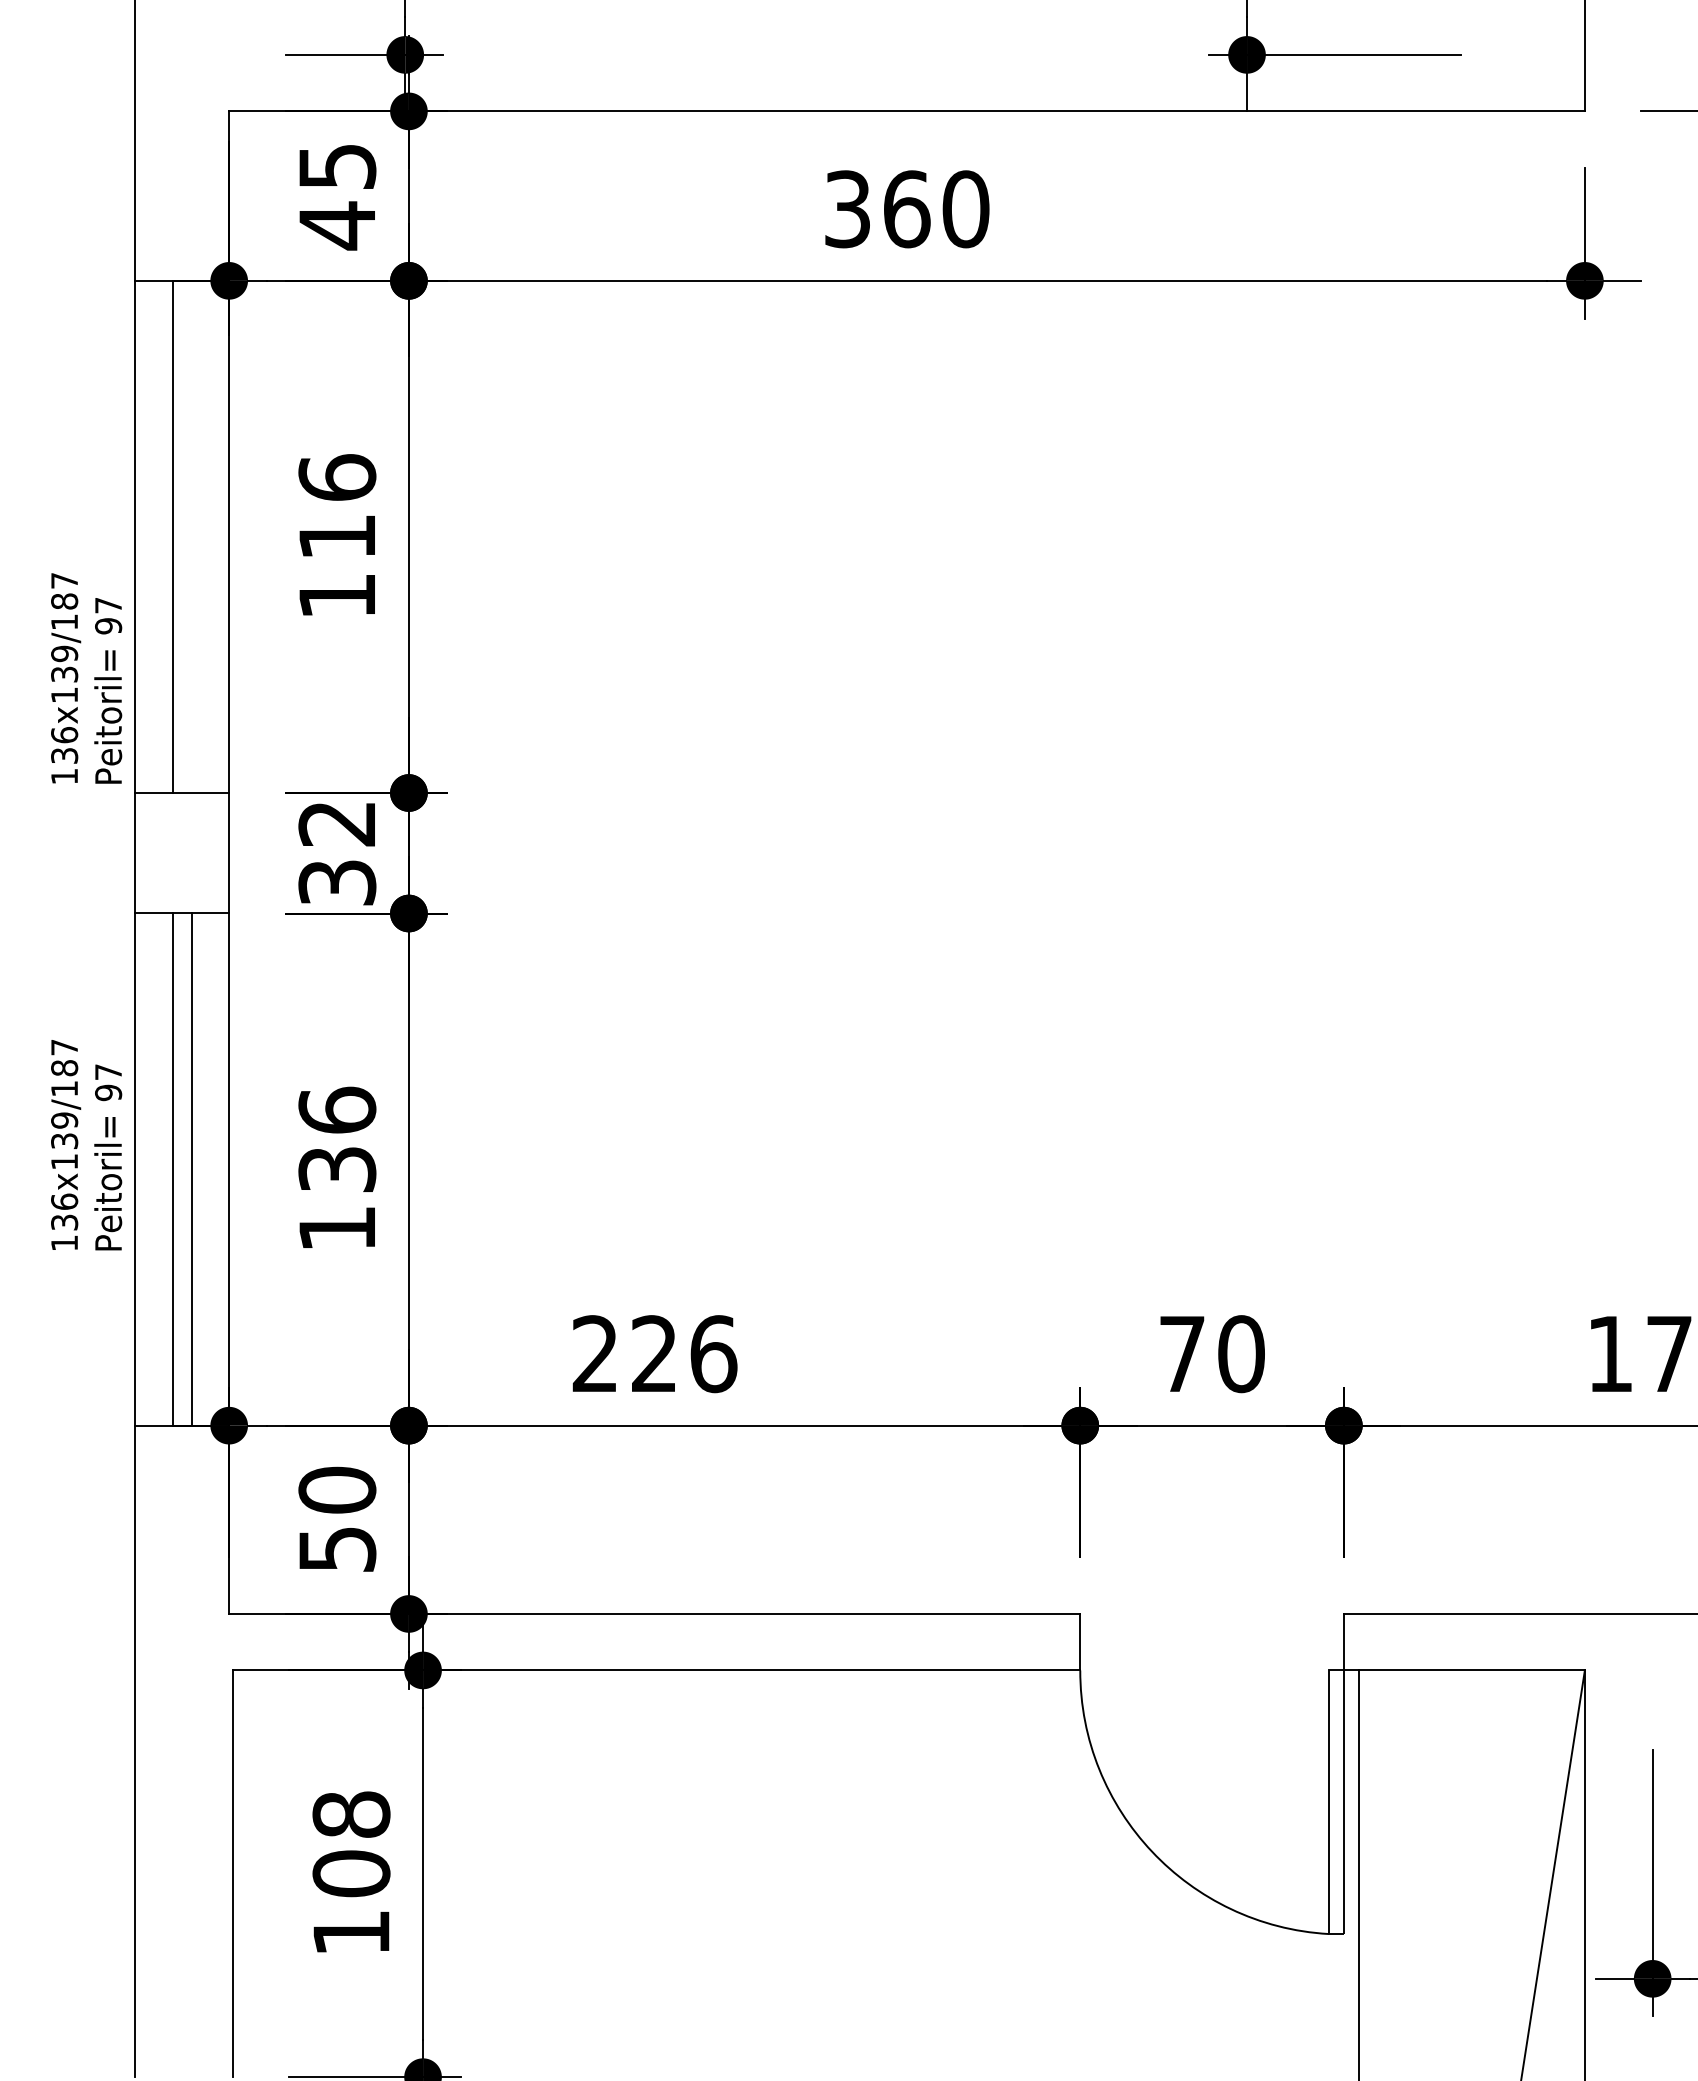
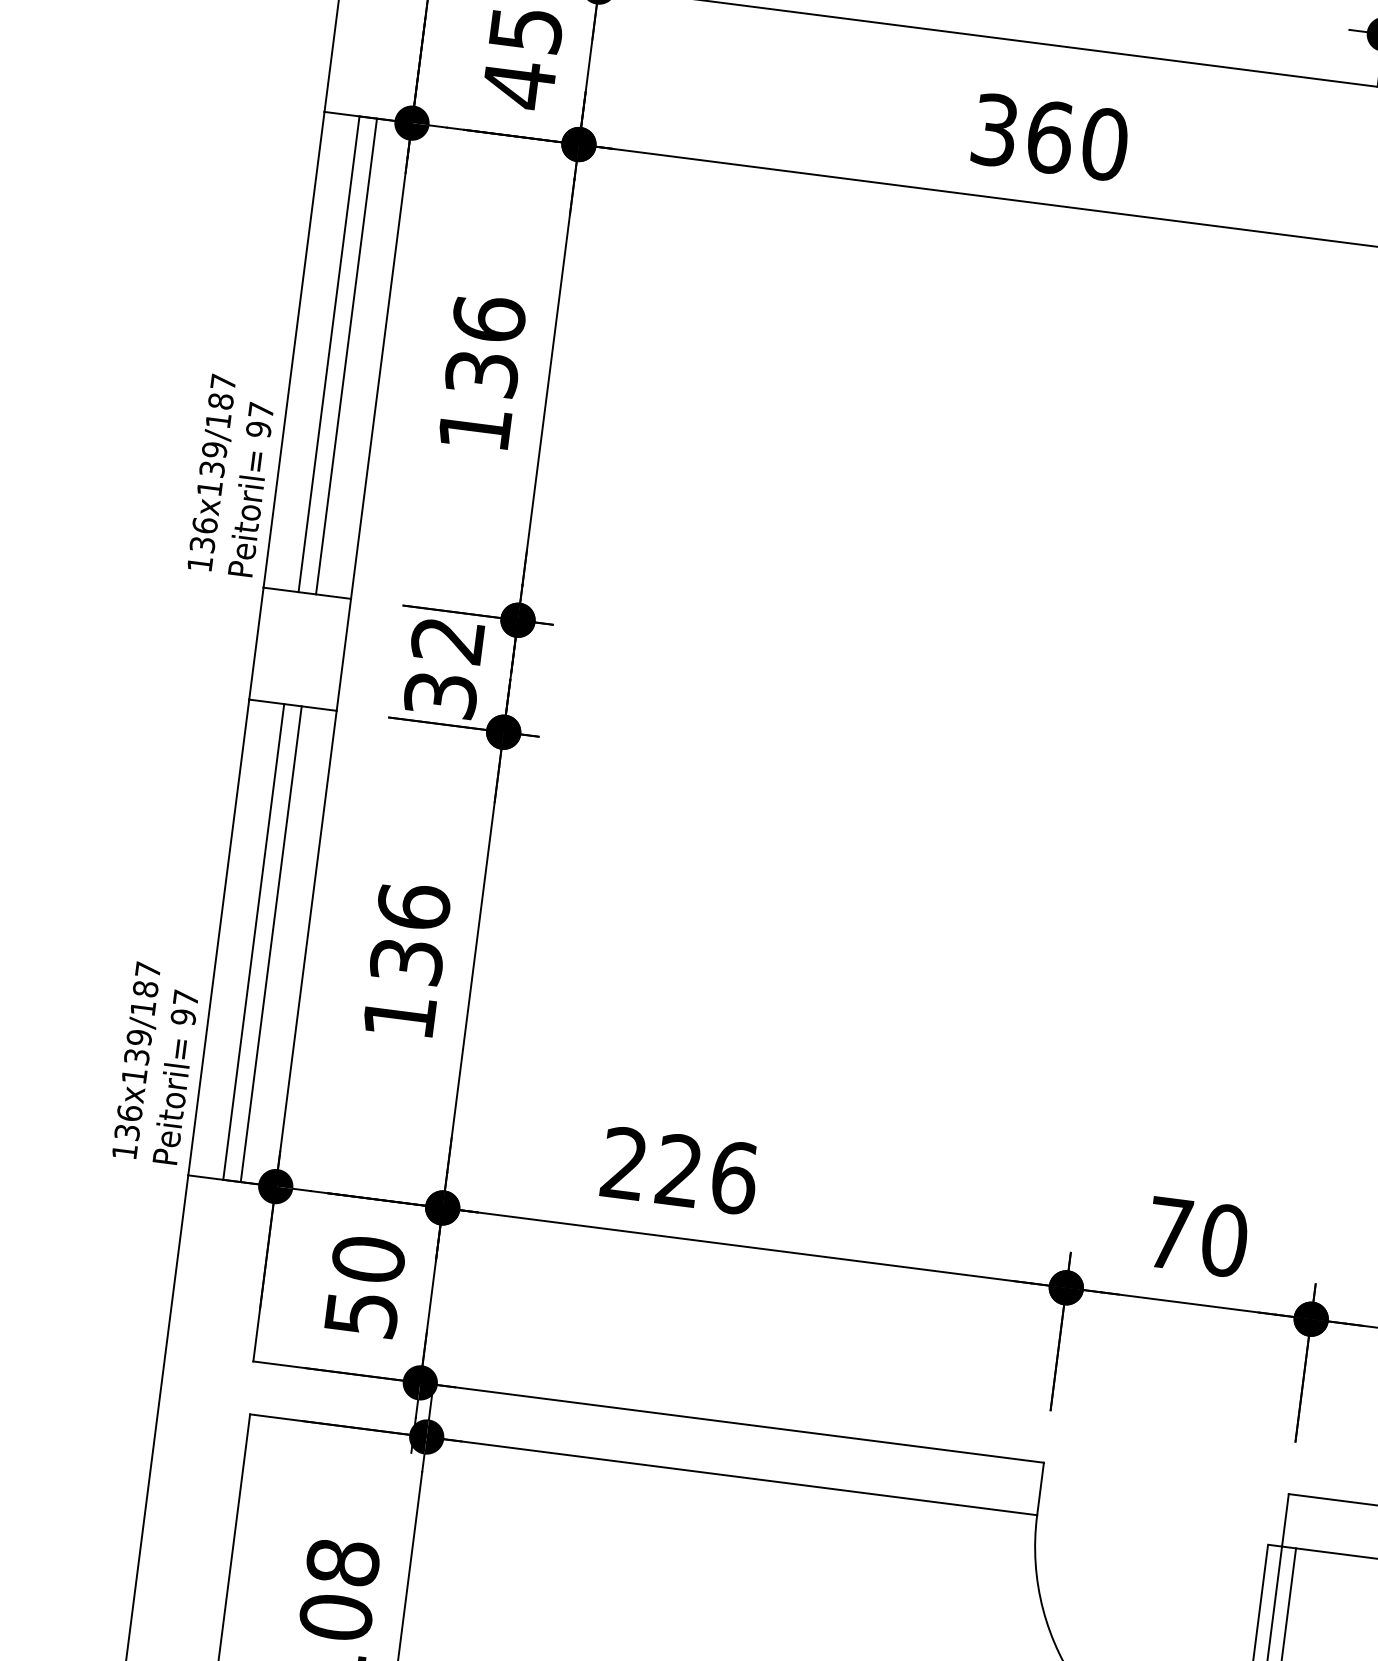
line: (191, 536) -> (346, 356), added
text: (337, 536) -> (482, 373), 116 -> 136
text: (86, 1145) -> (156, 1063), moved

